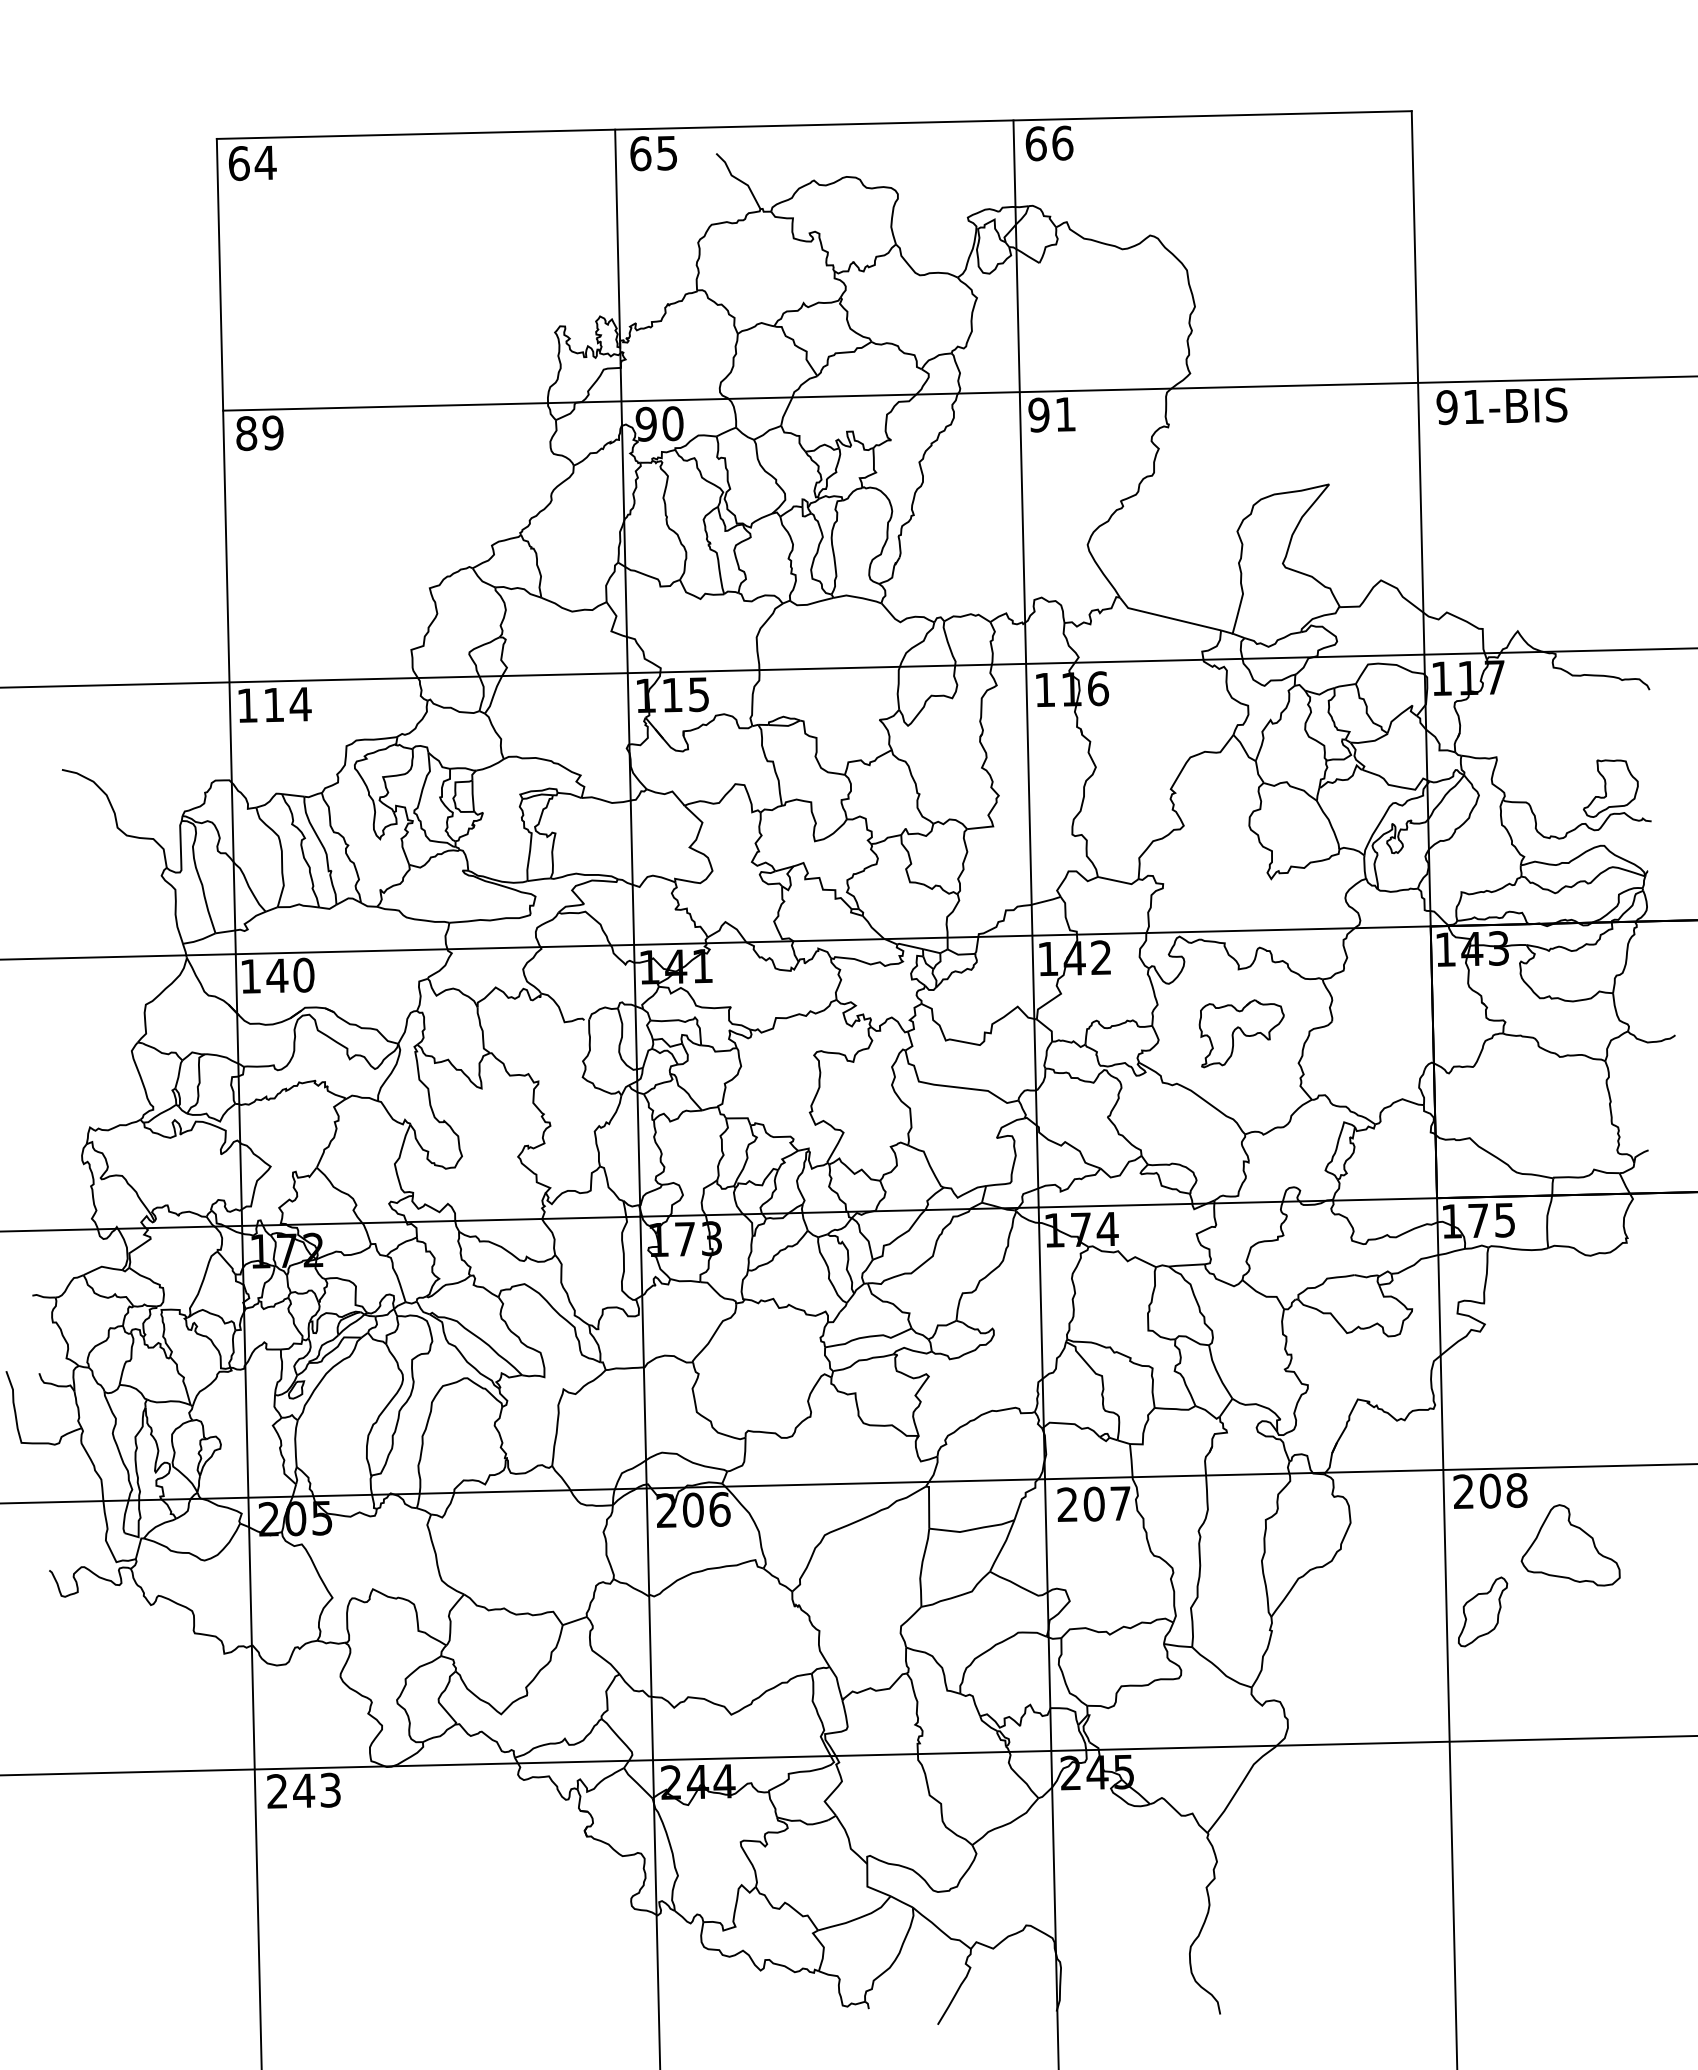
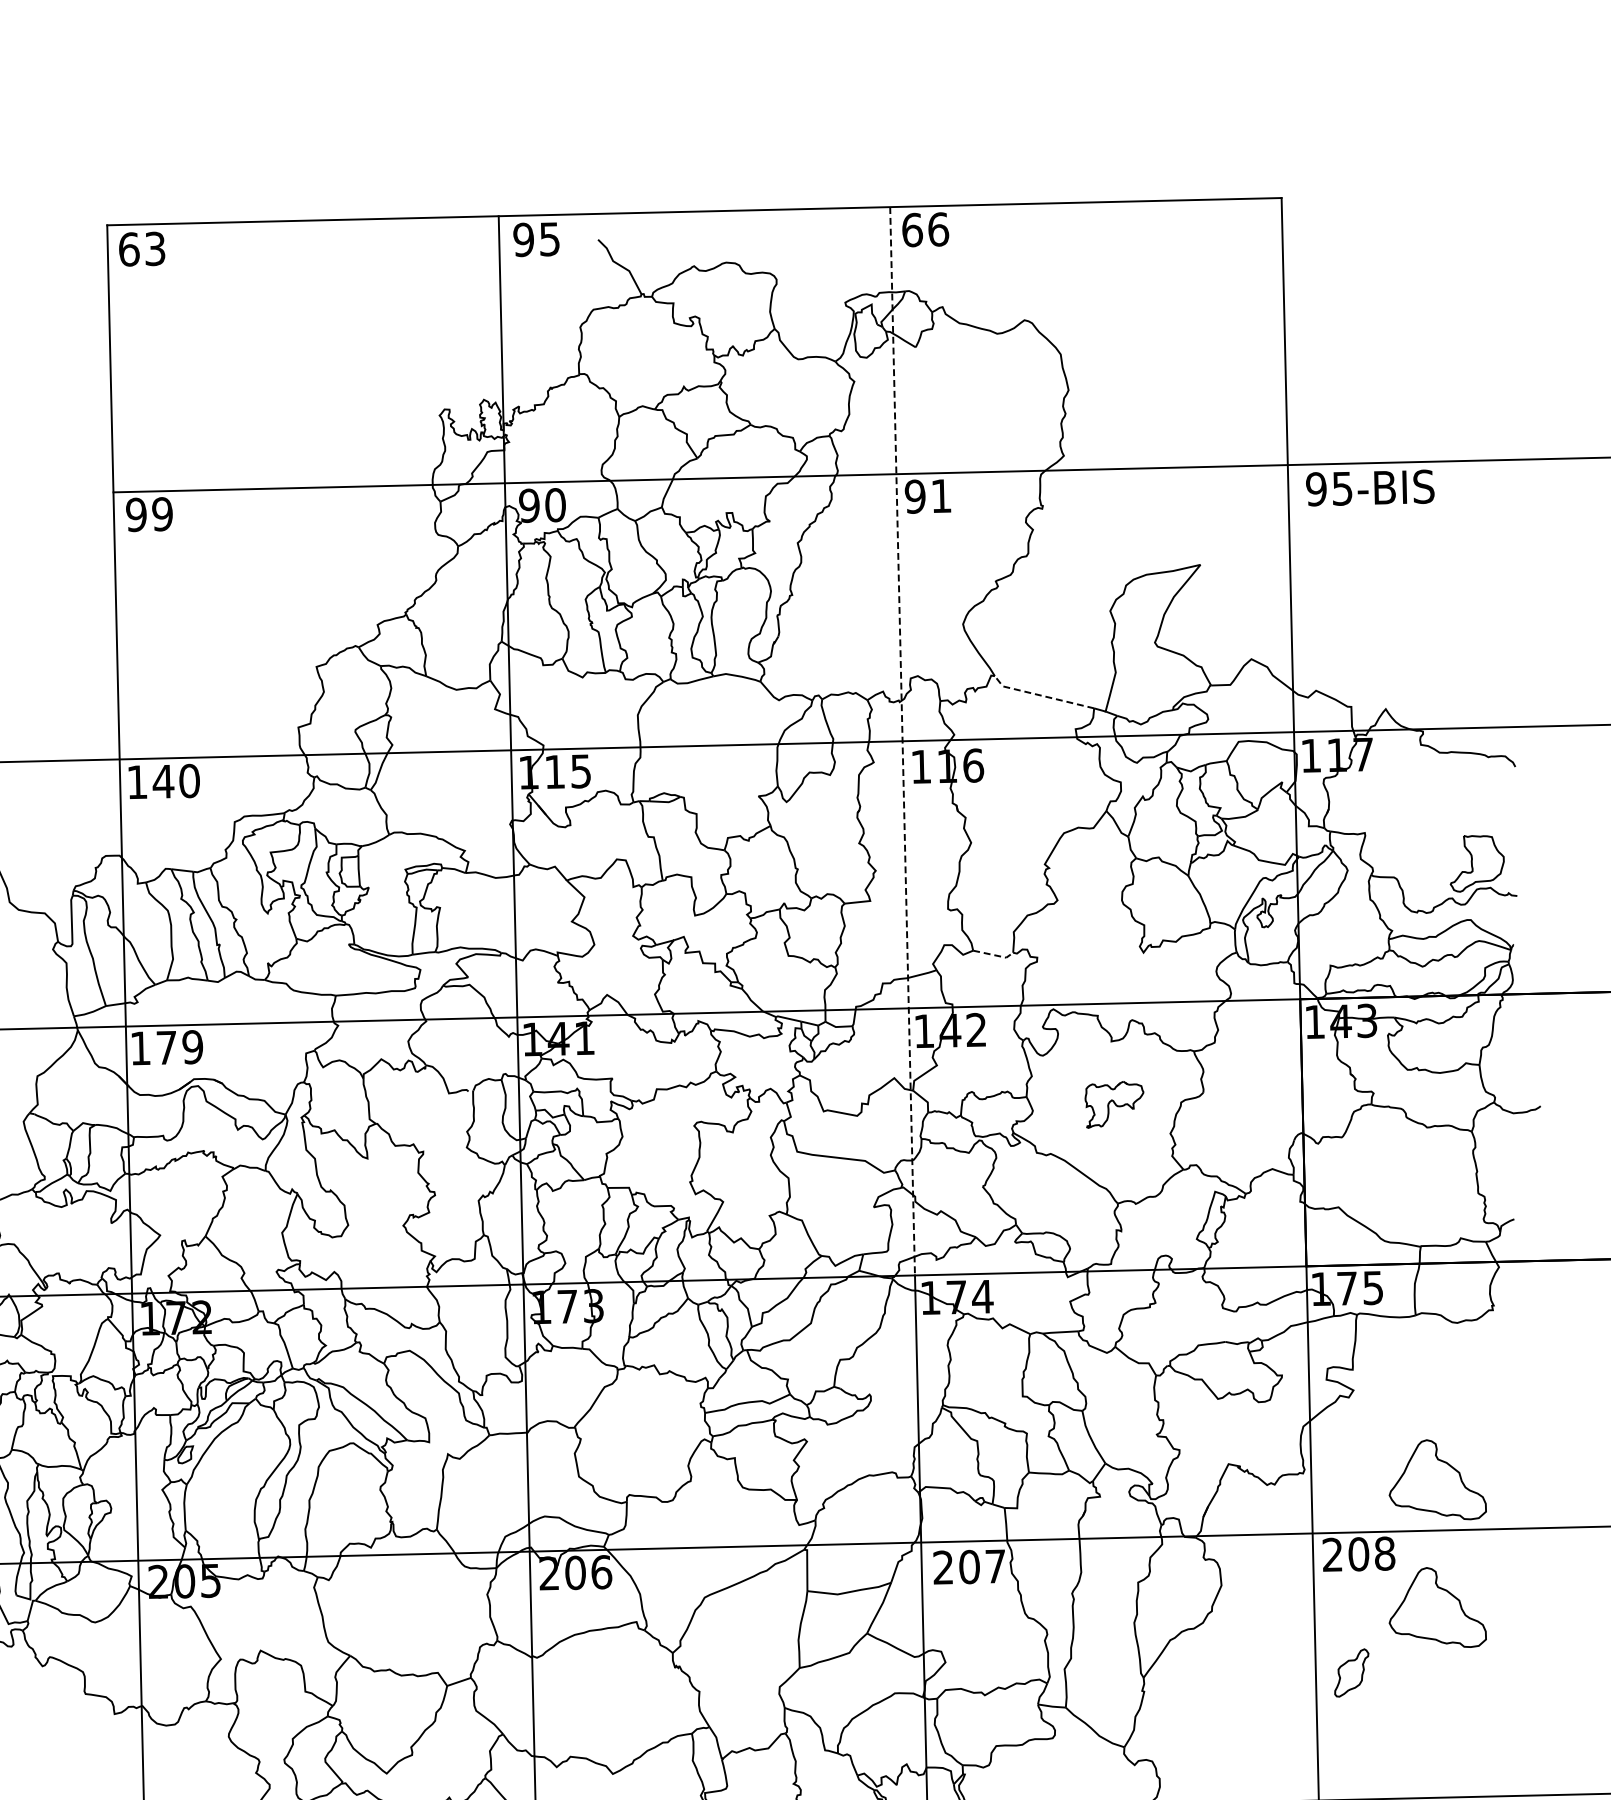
text: (640, 153) -> (523, 239), 65 -> 95
text: (265, 162) -> (155, 248), 64 -> 63
text: (1473, 406) -> (1342, 488), 91-BIS -> 95-BIS
text: (246, 433) -> (136, 514), 89 -> 99
line: (1166, 617) -> (1040, 695), solid -> dashed
line: (1026, 663) -> (902, 740), solid -> dashed
text: (287, 704) -> (176, 781), 114 -> 140
line: (1120, 881) -> (995, 955), solid -> dashed
text: (290, 975) -> (179, 1047), 140 -> 179
part: (1241, 1033) -> (1114, 1104), size x0.7
part: (1570, 1415) -> (1437, 1479), added
part: (1483, 1611) -> (1352, 1672), size x0.7

